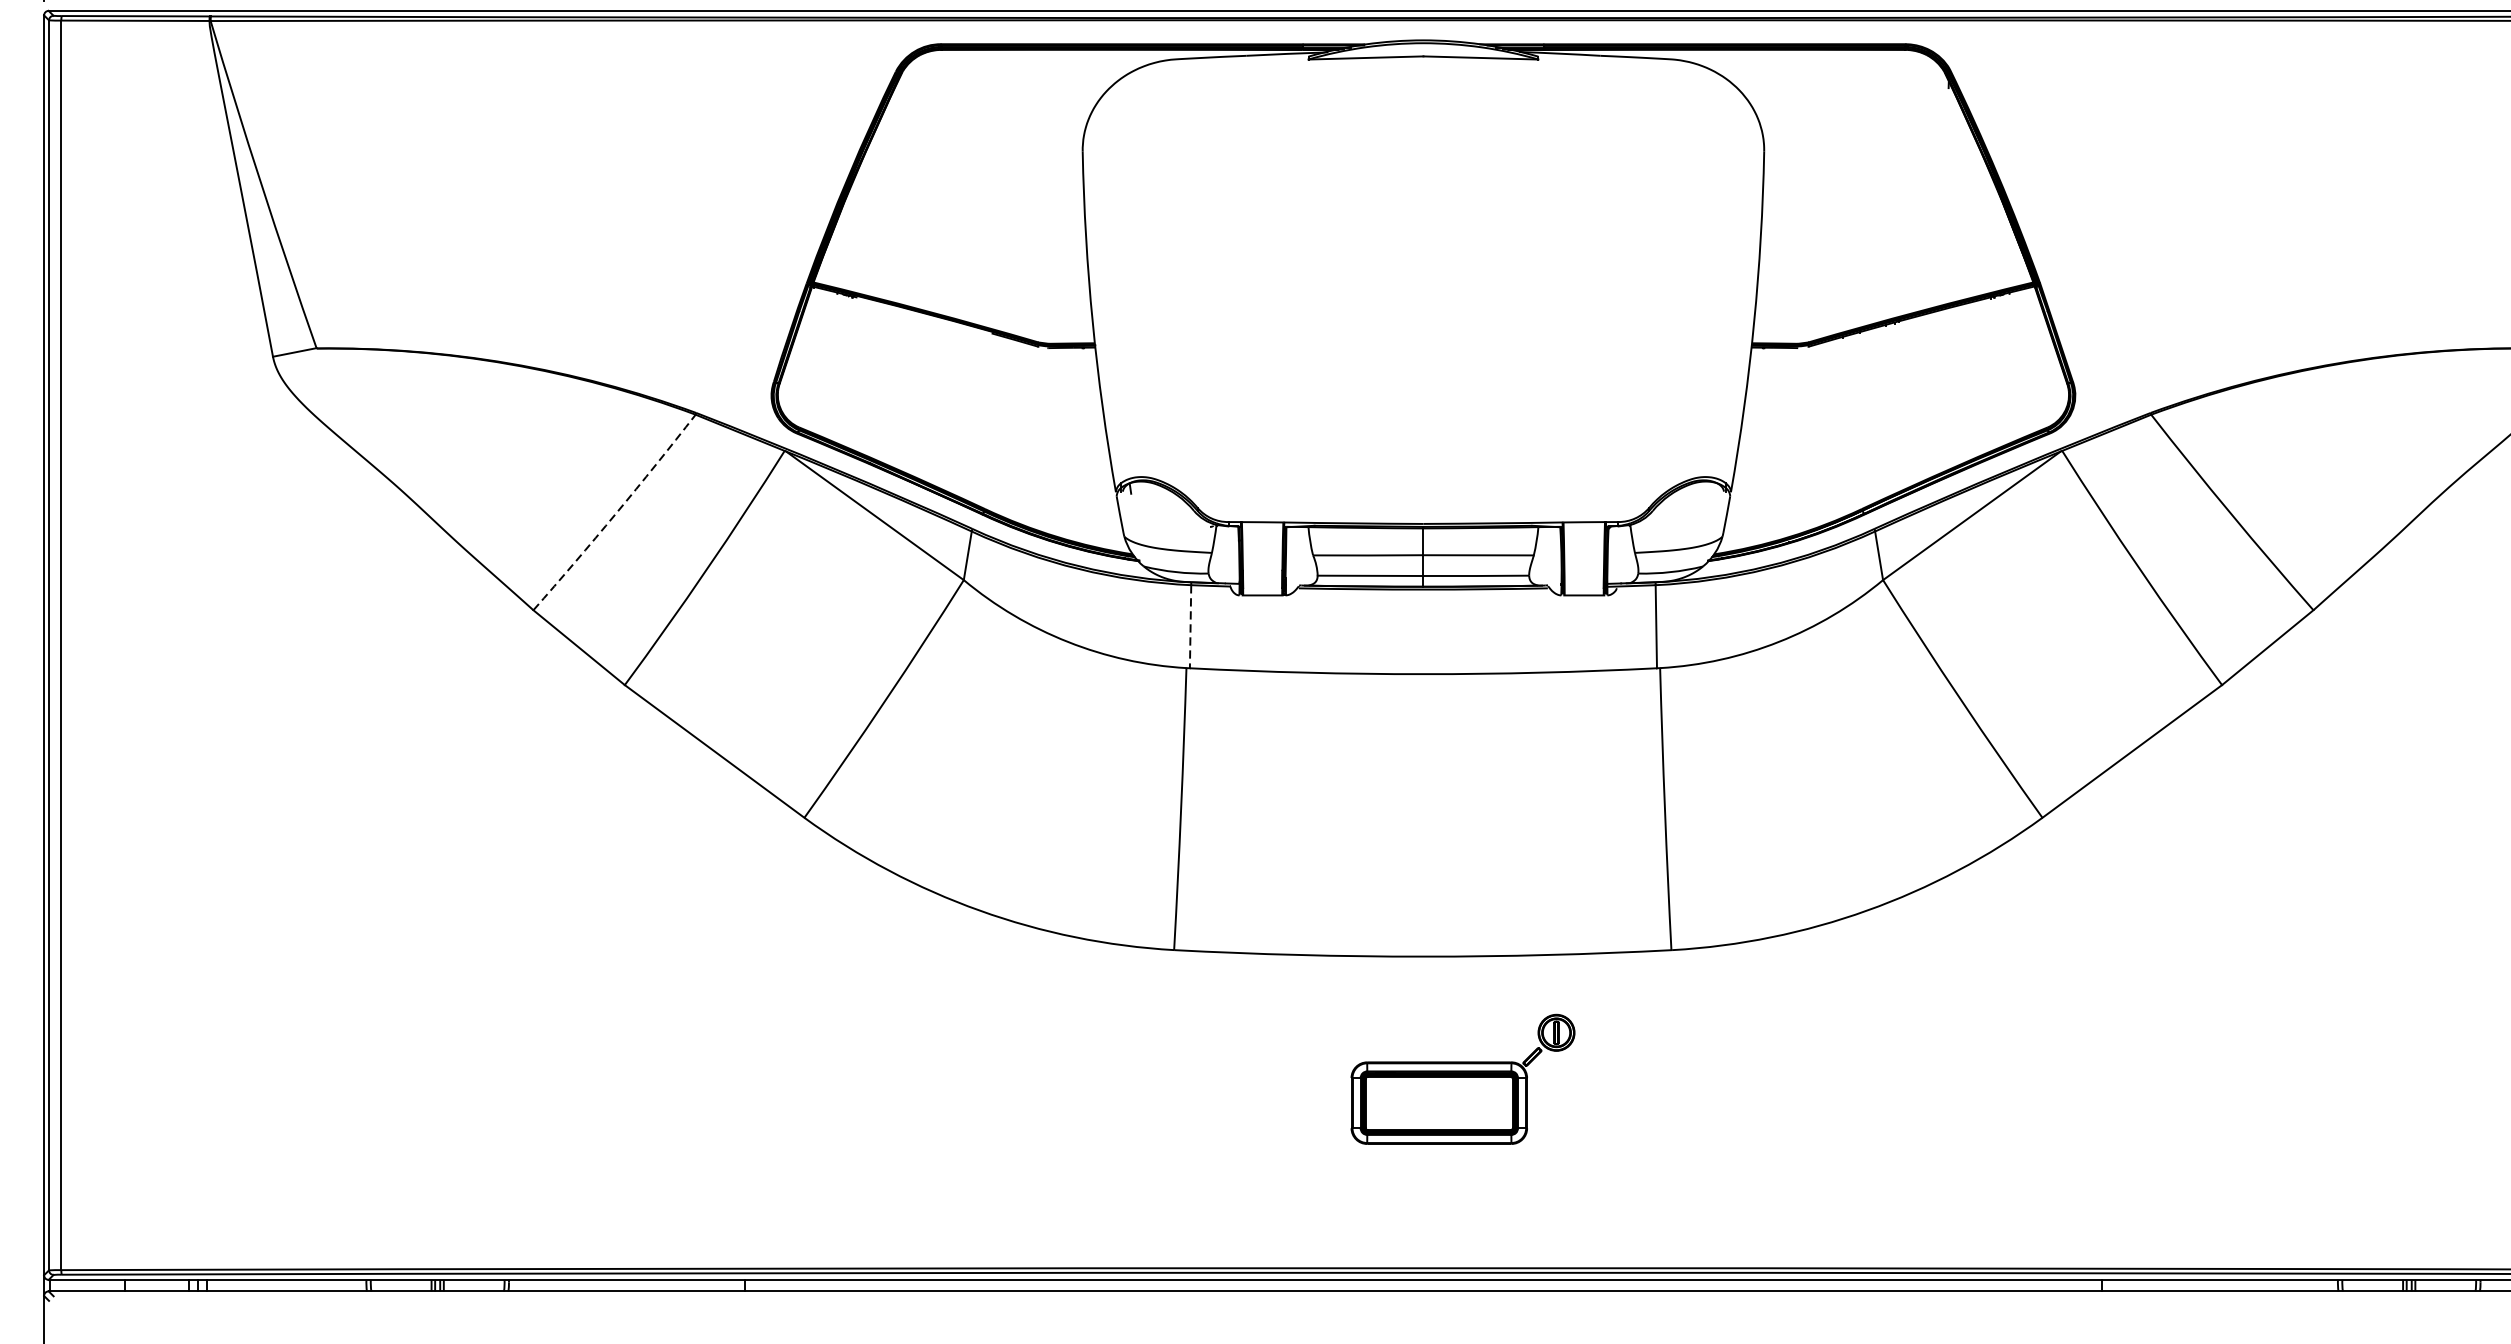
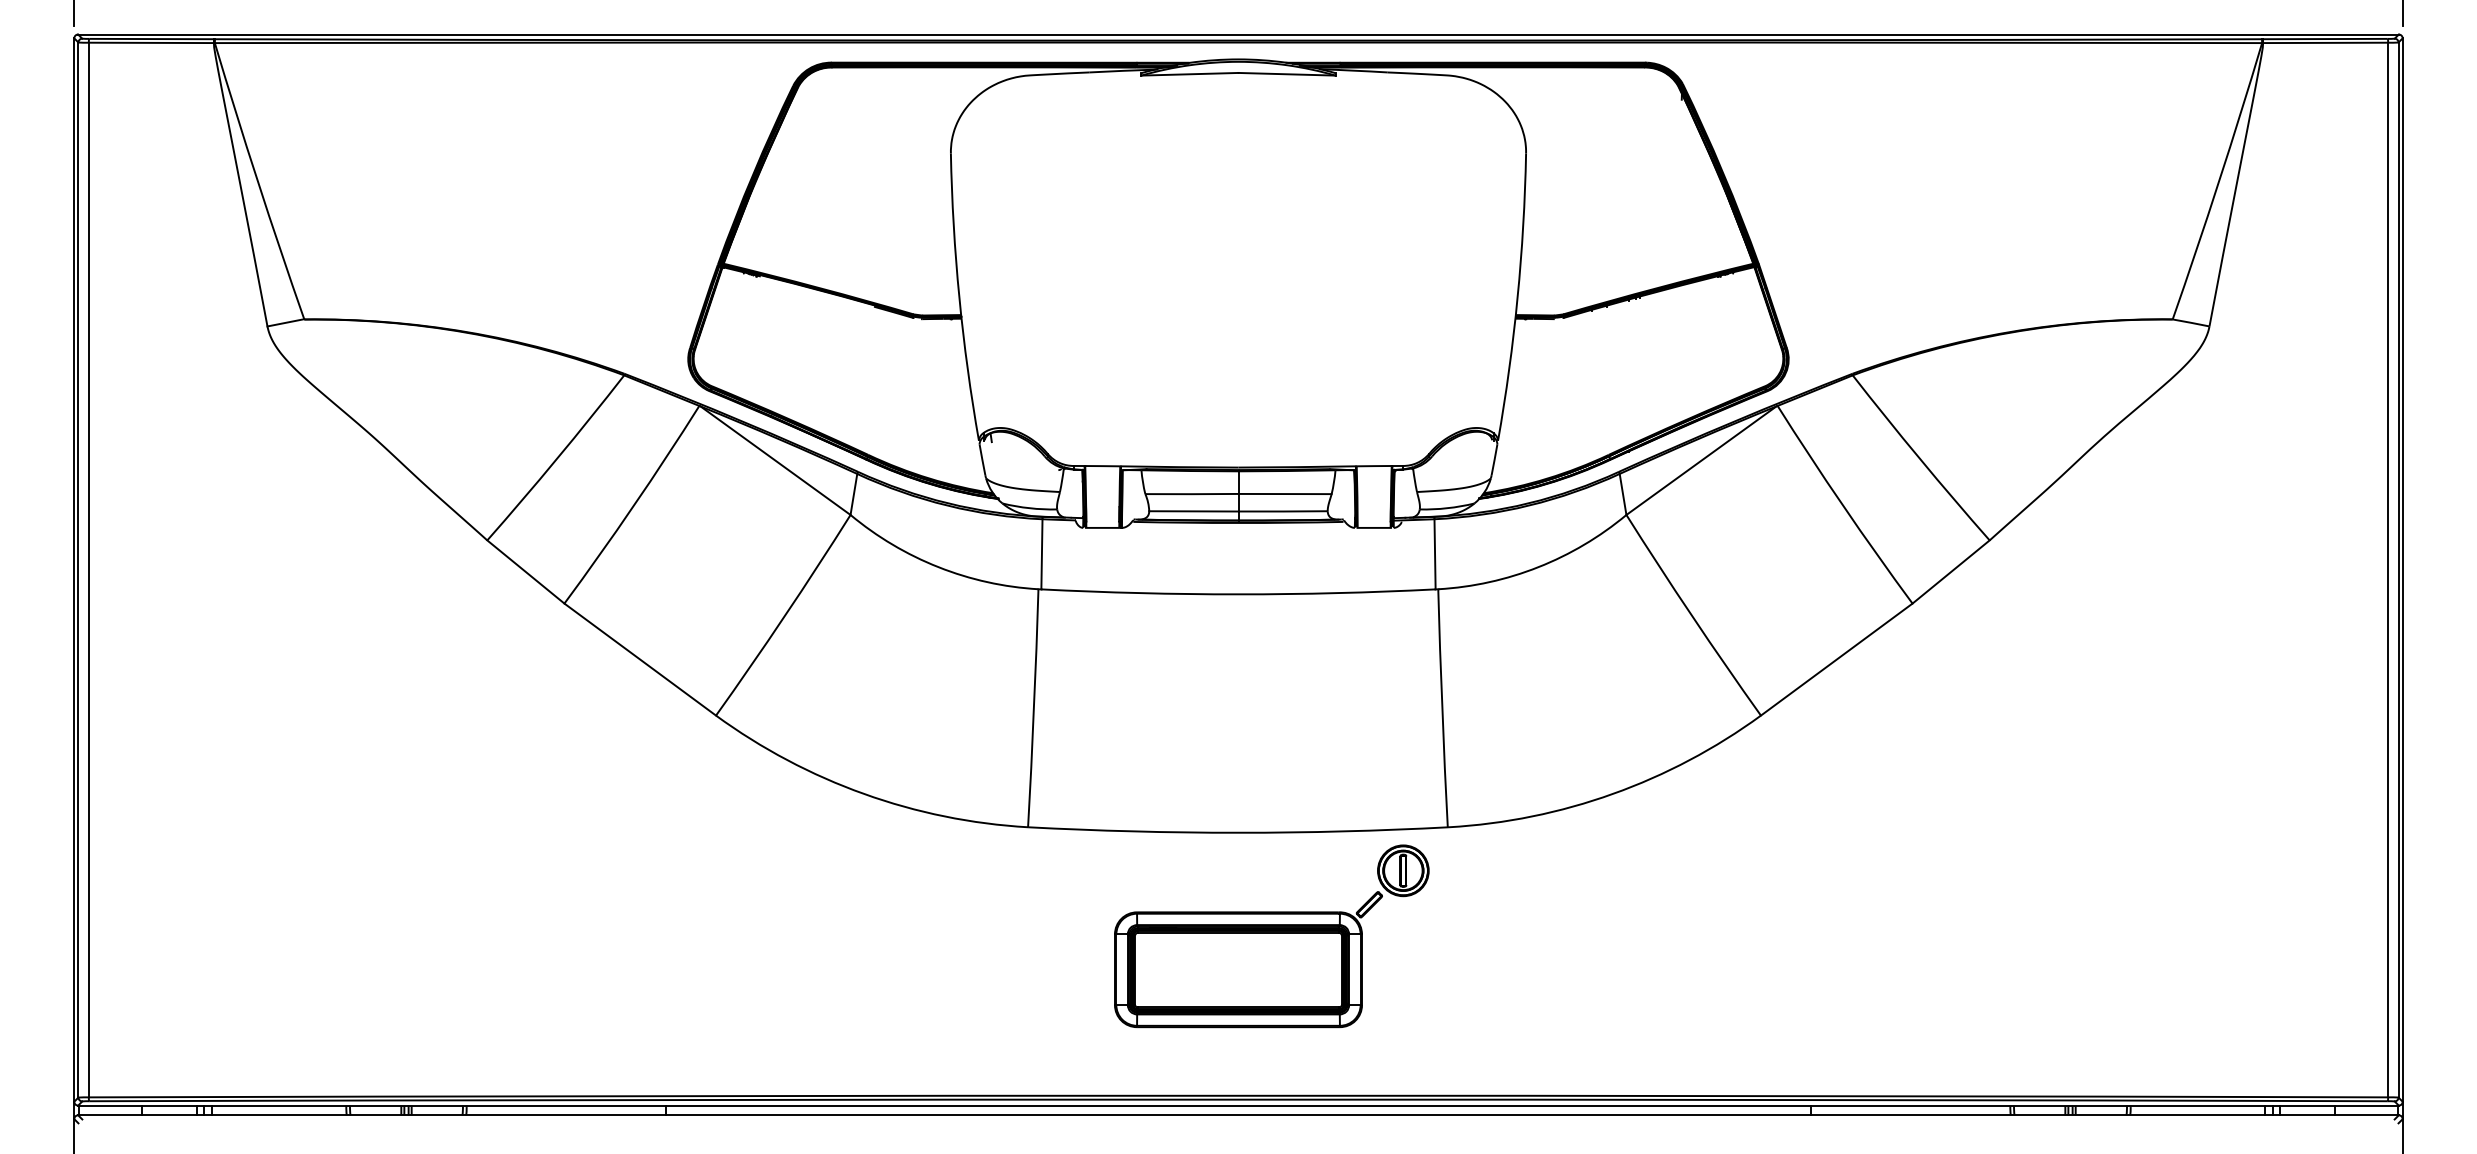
arc: (615, 513) -> (556, 458), dashed -> solid
line: (1190, 626) -> (1041, 554), dashed -> solid
part: (1462, 1079) -> (1271, 936), size x1.67

